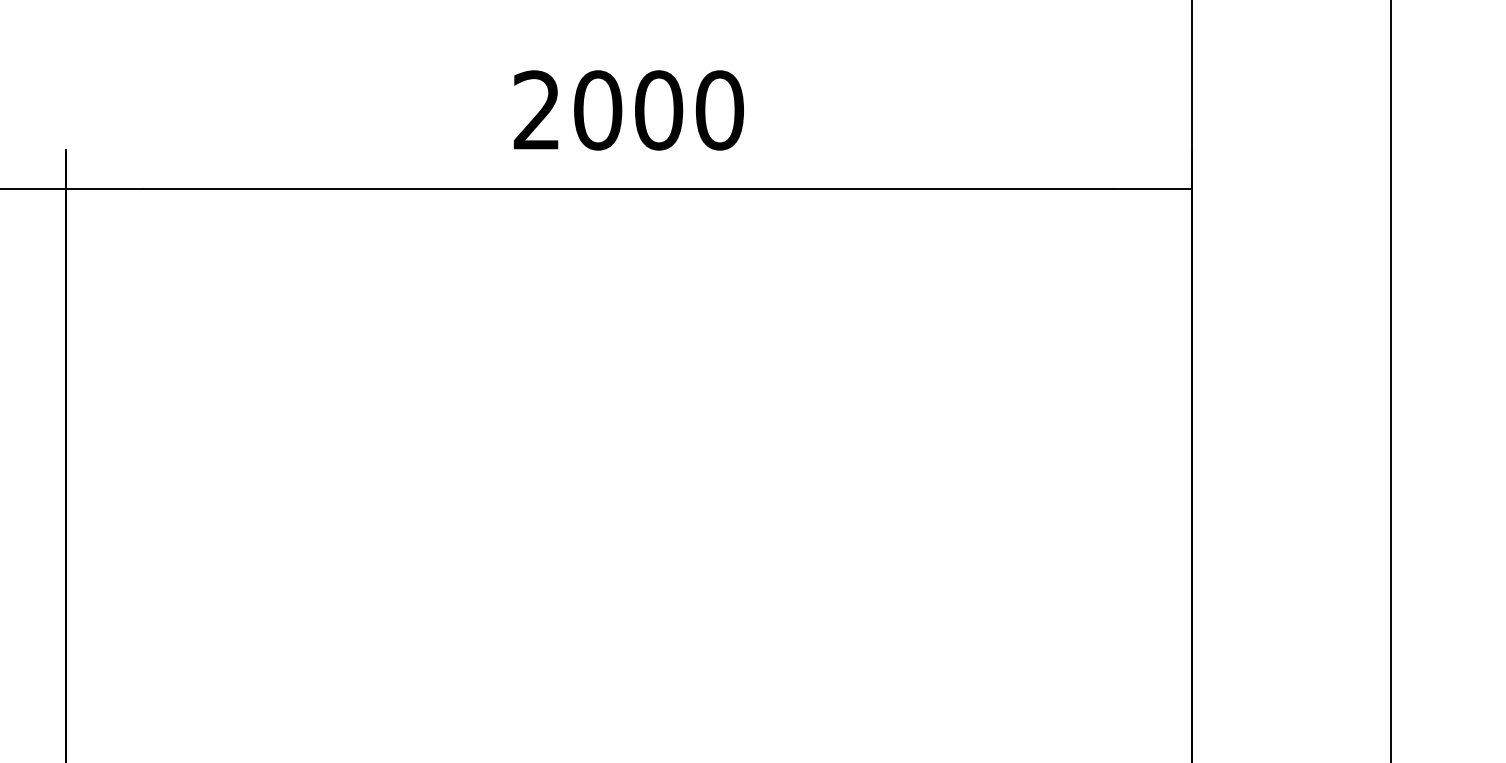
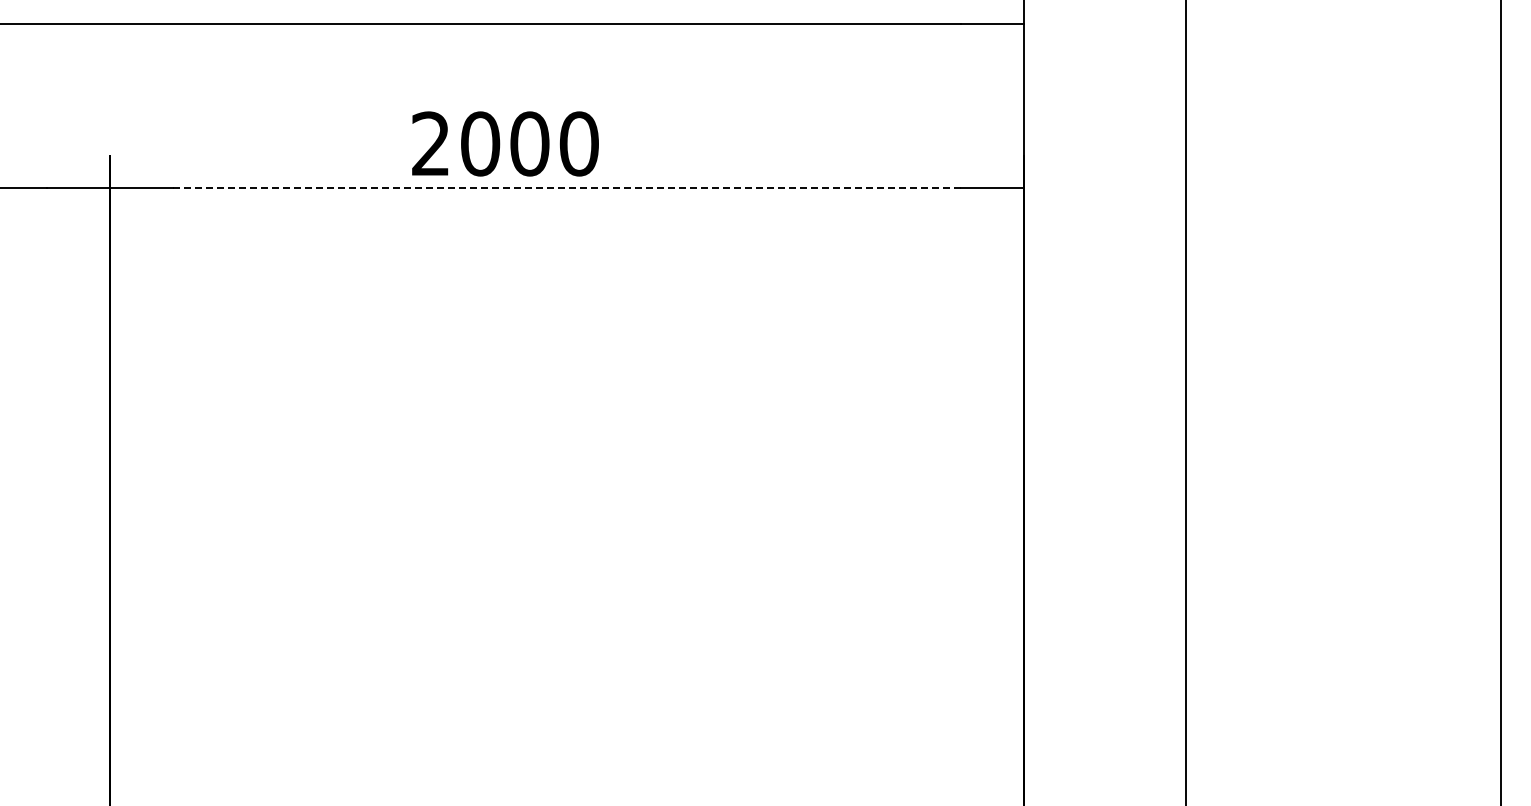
text: (628, 109) -> (505, 143), moved
line: (628, 188) -> (567, 187), solid -> dashed

